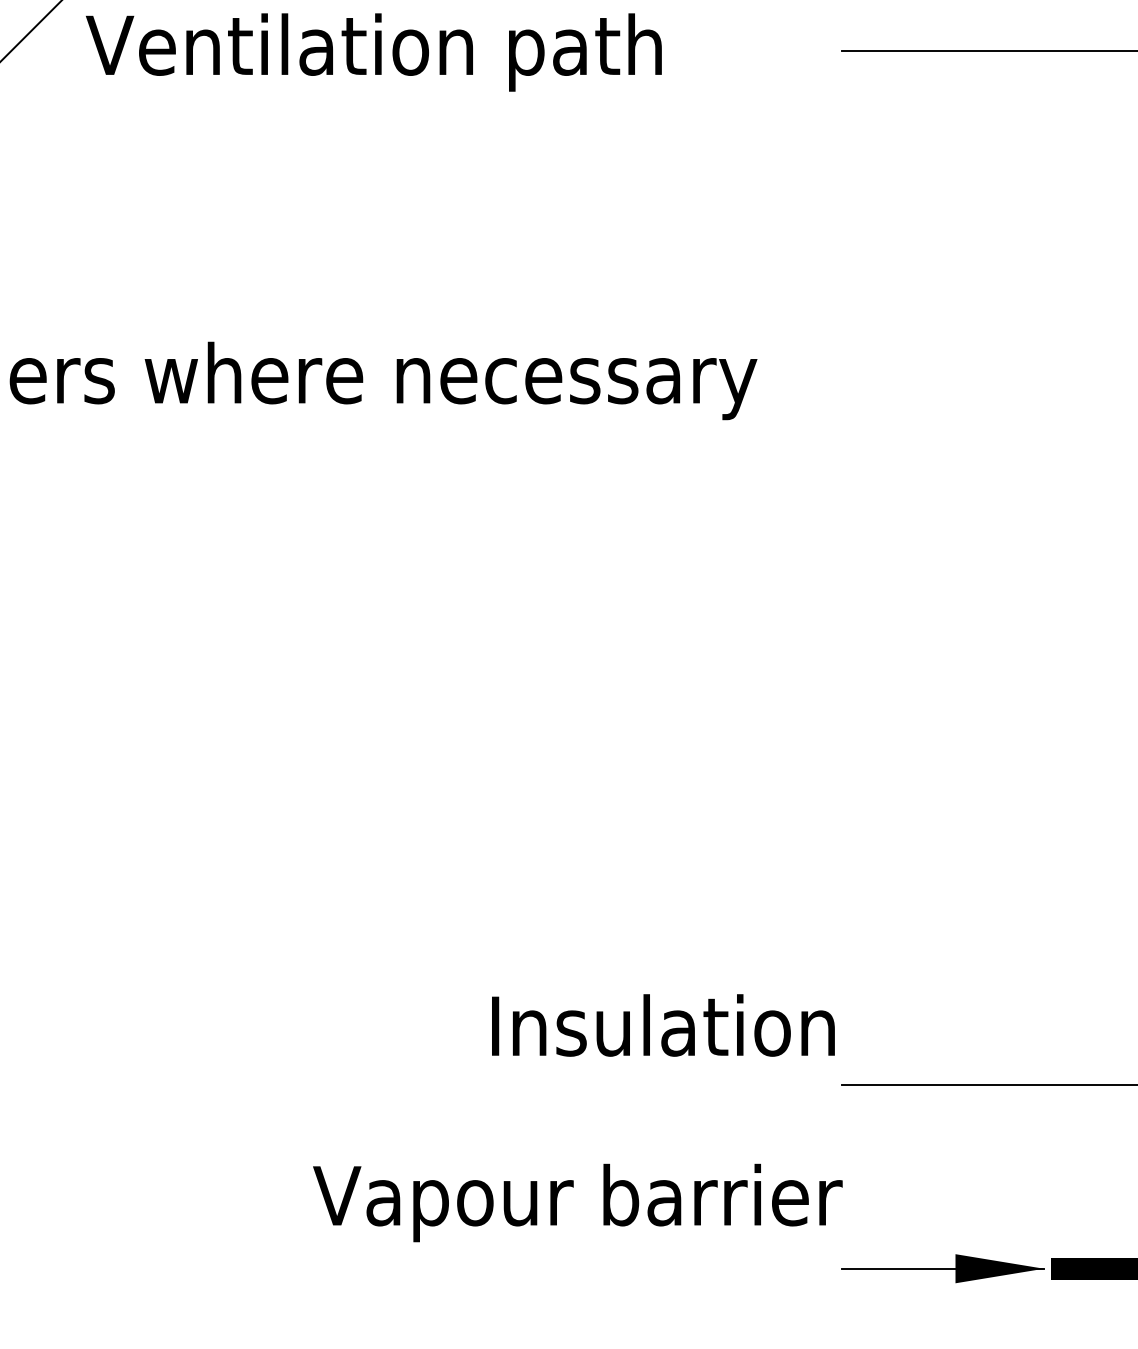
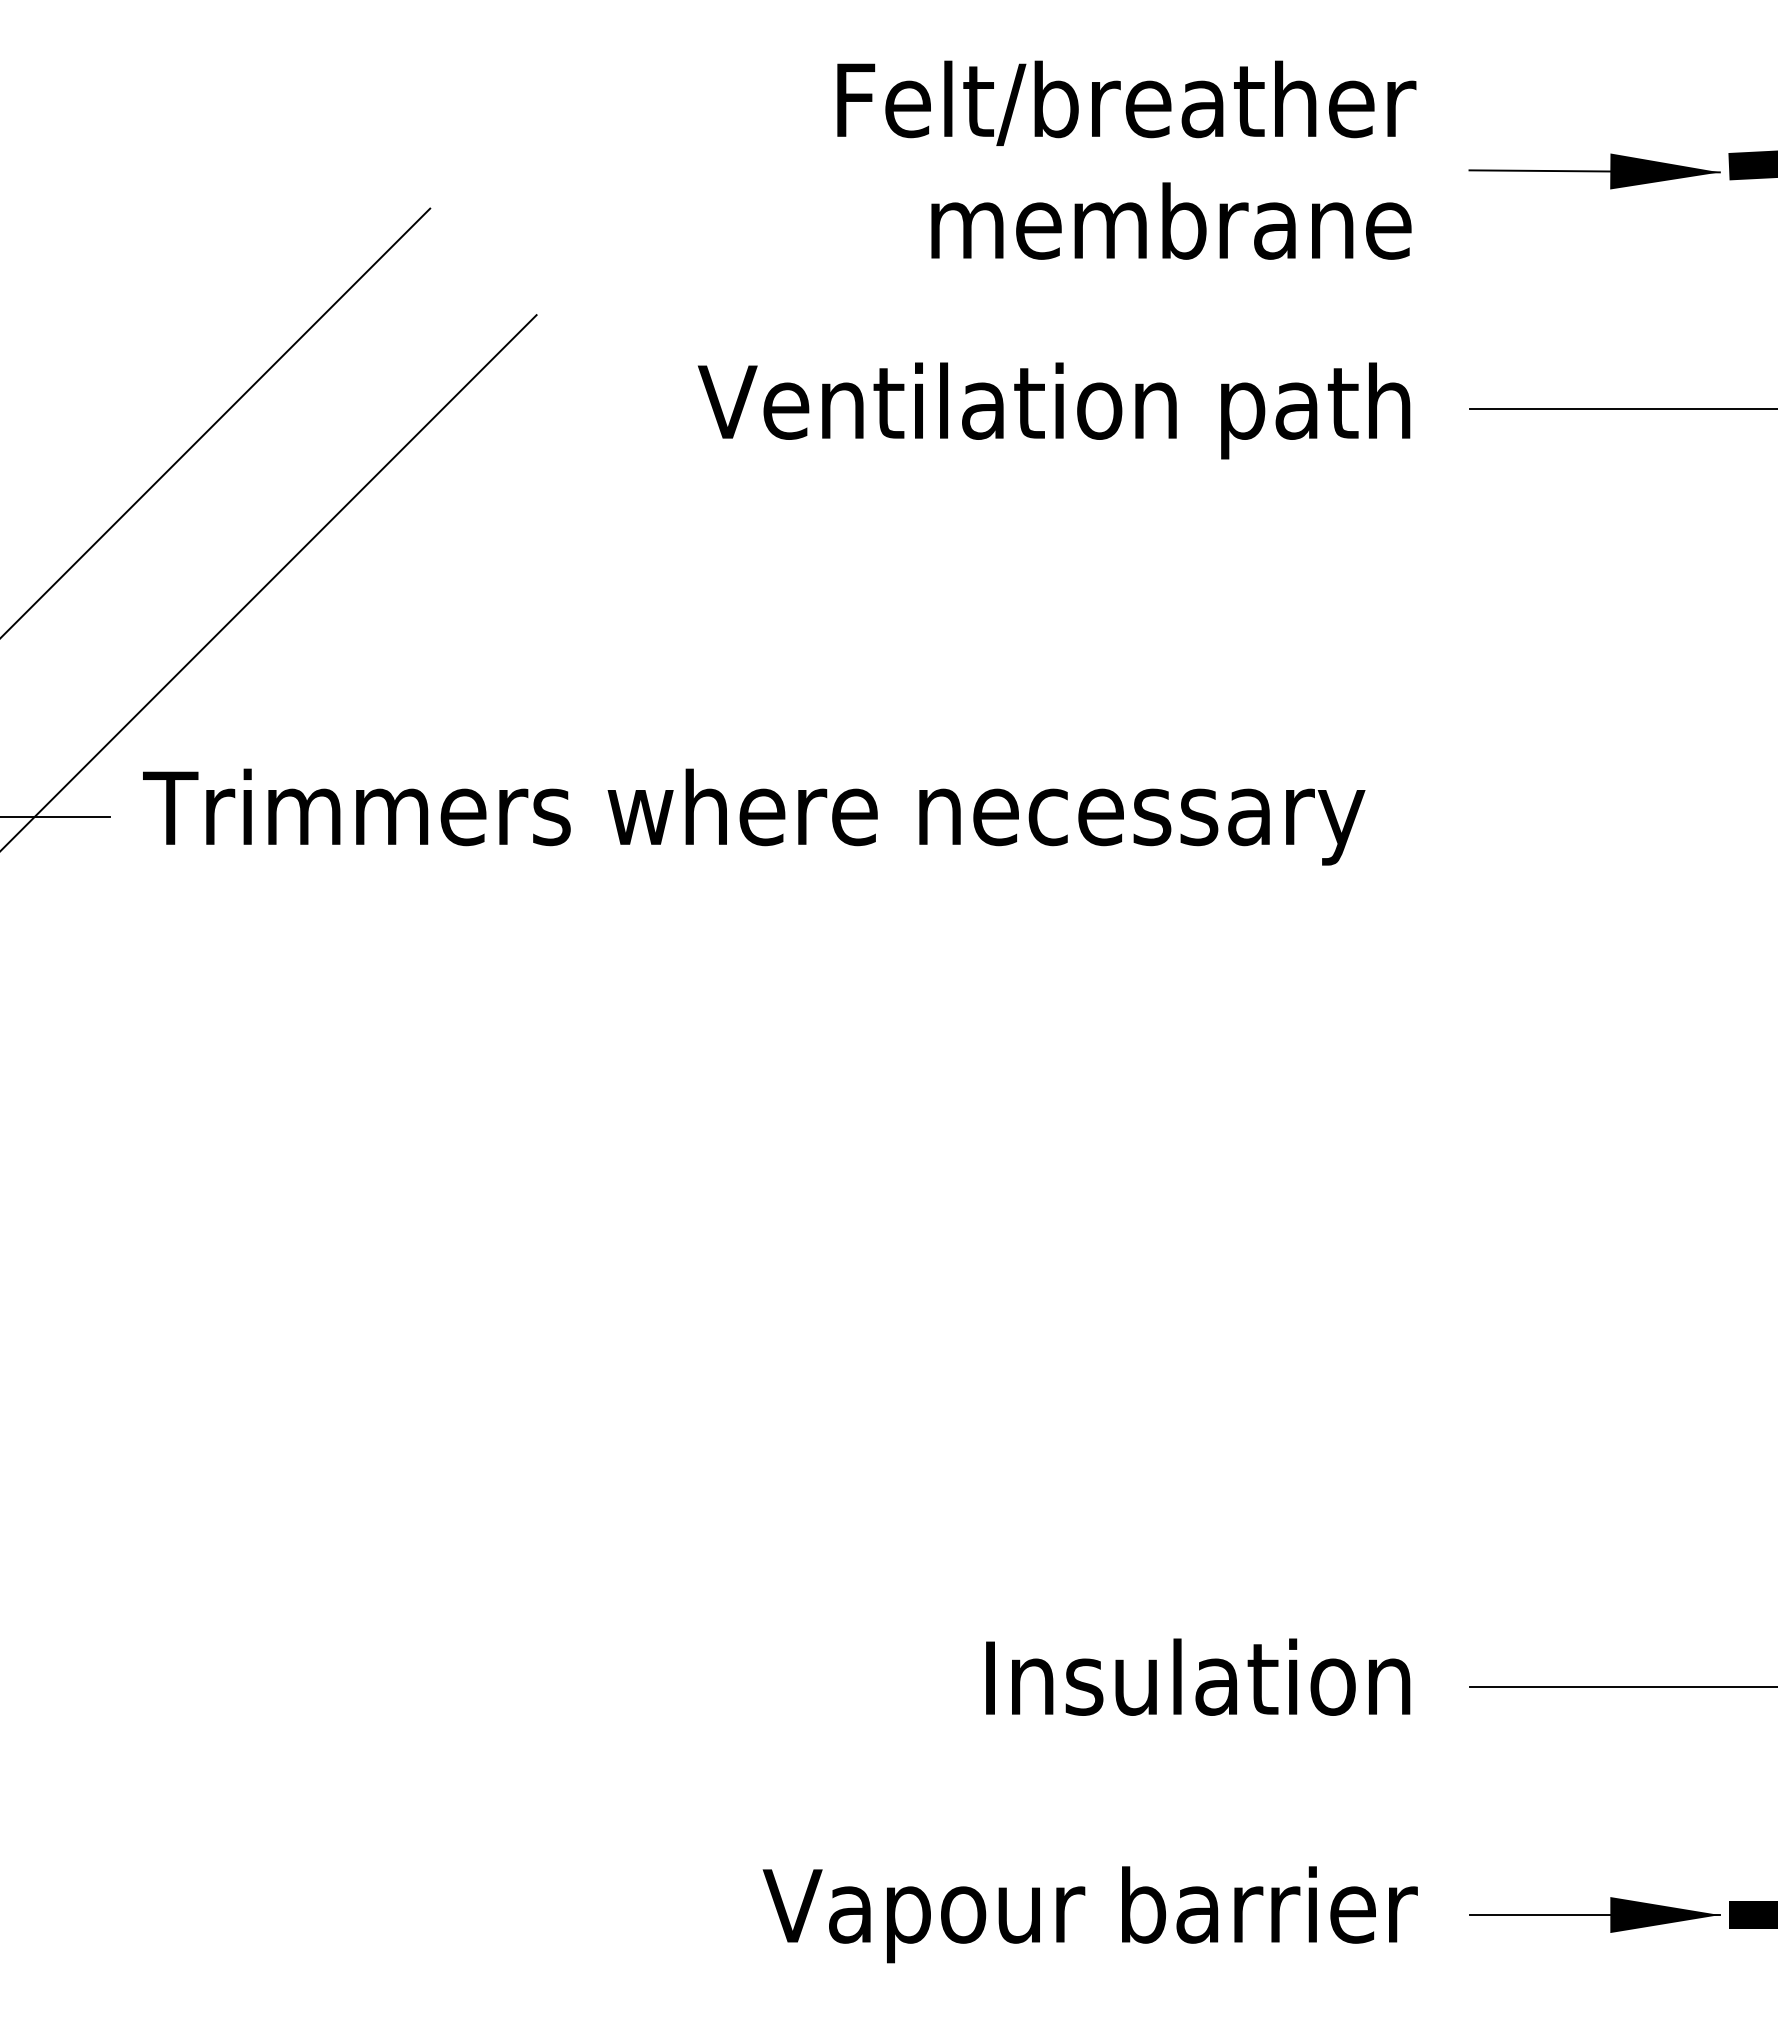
text: (374, 52) -> (1054, 410), moved
text: (663, 1024) -> (1198, 1676), moved
text: (577, 1202) -> (1089, 1914), moved

